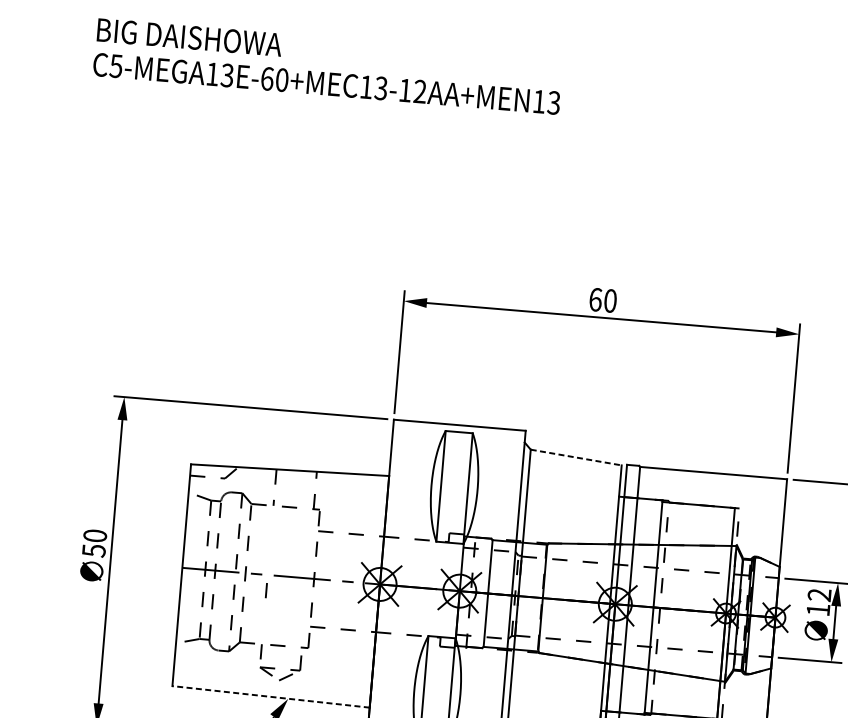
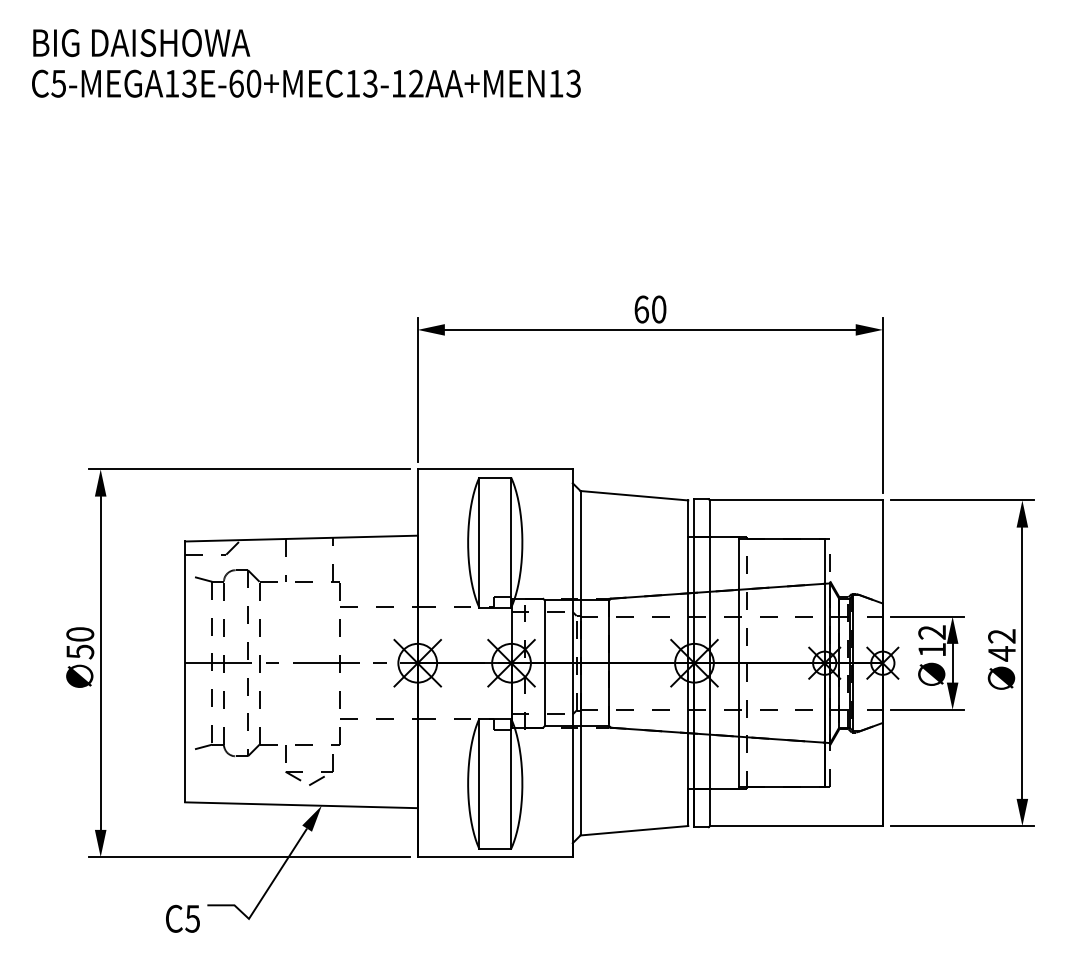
line: (576, 457) -> (634, 495), dashed -> solid
line: (266, 590) -> (285, 681), removed
line: (270, 697) -> (300, 805), dashed -> solid

